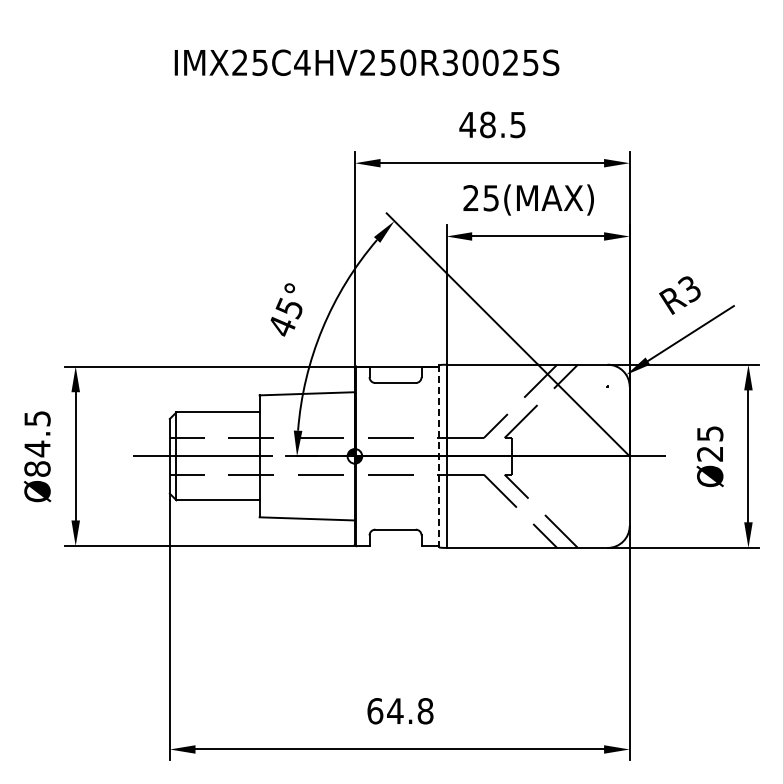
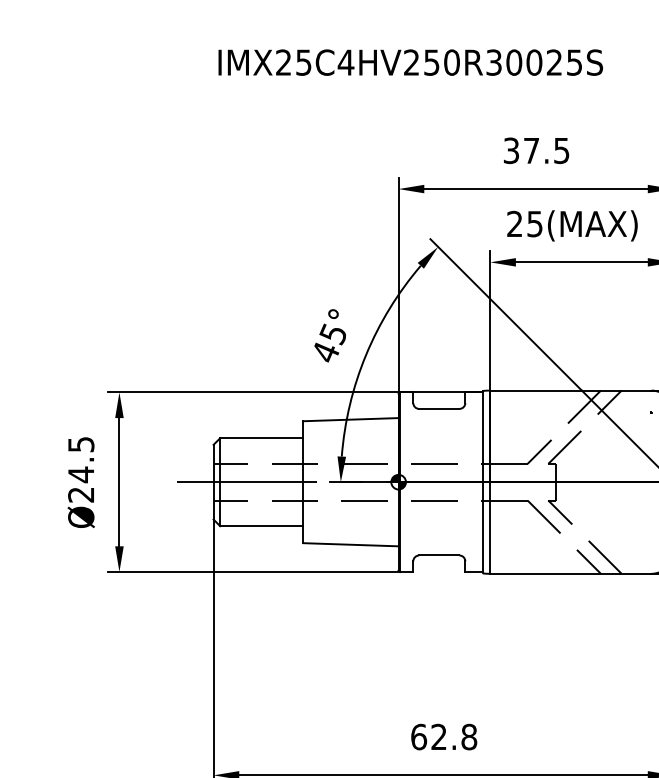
text: (366, 62) -> (410, 62), moved
text: (477, 124) -> (521, 150), 48.5 -> 37.5
line: (439, 456) -> (483, 482), dashed -> solid
text: (37, 468) -> (81, 494), Ø84.5 -> Ø24.5
text: (395, 710) -> (439, 736), 64.8 -> 62.8

